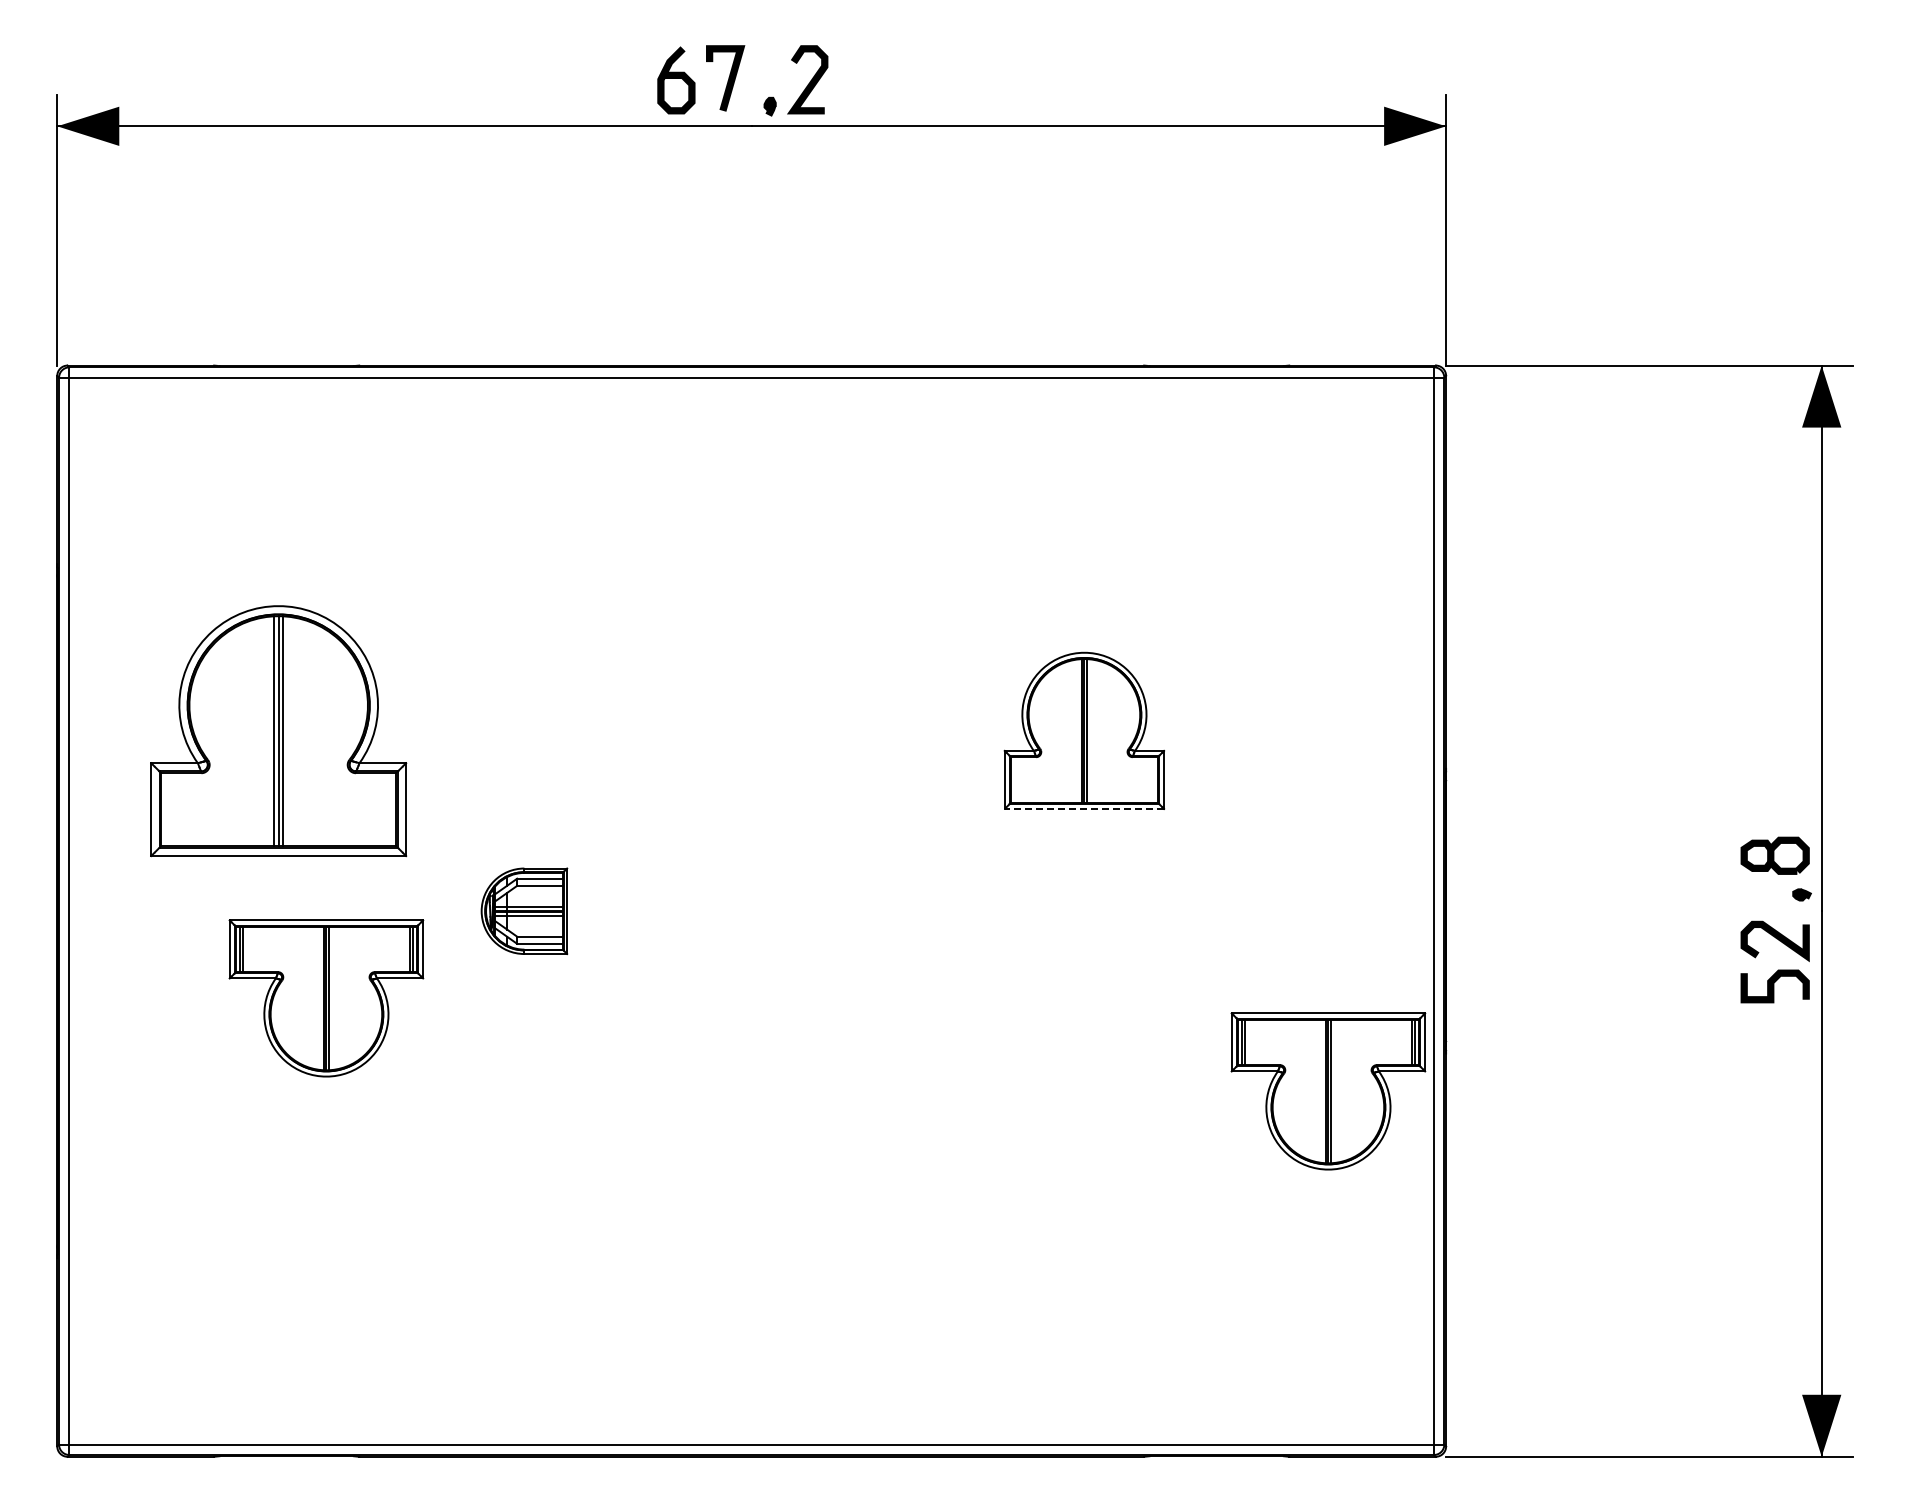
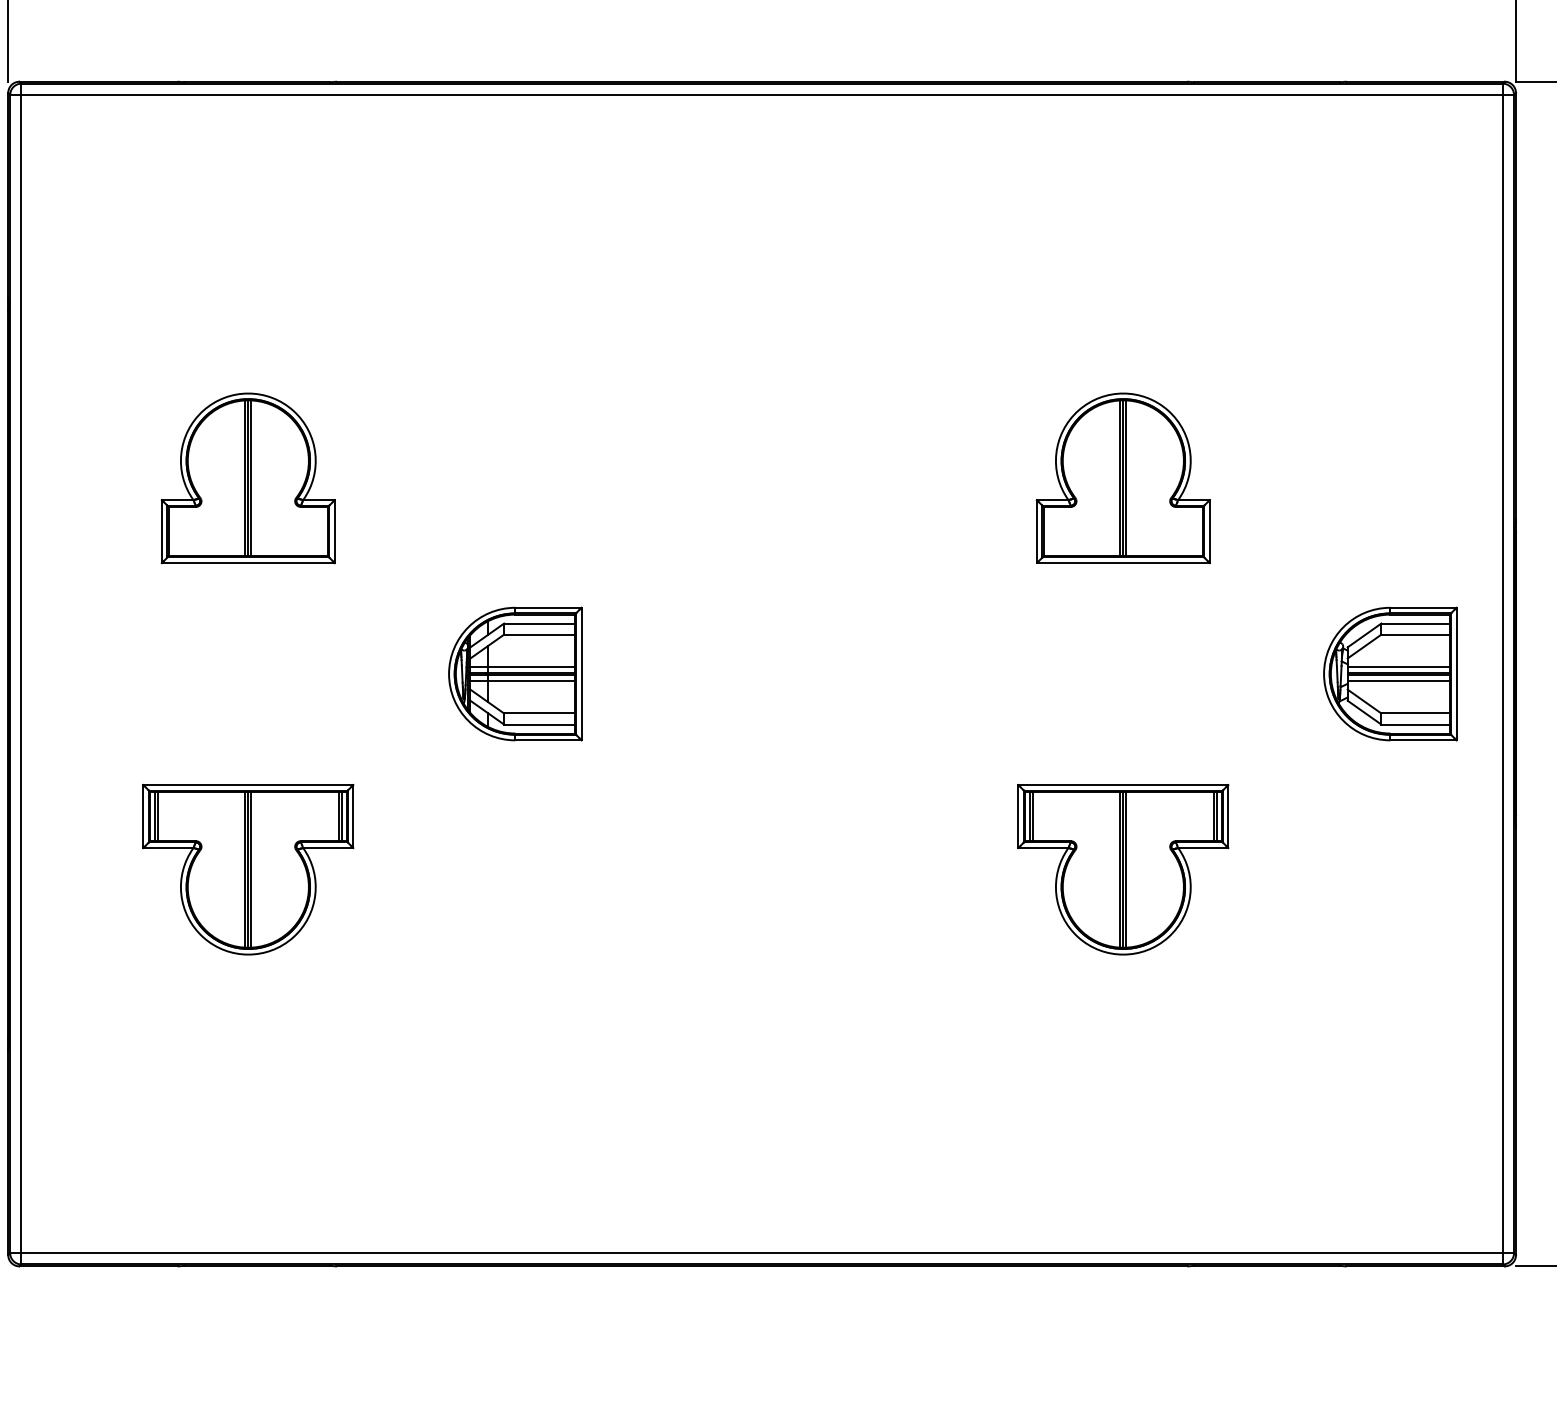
part: (277, 730) -> (247, 477), size x0.62
line: (1084, 808) -> (1123, 562), dashed -> solid
part: (524, 911) -> (515, 674), size x1.43
part: (1330, 911) -> (1390, 674), added
part: (326, 998) -> (248, 869), moved
part: (1328, 1091) -> (1123, 869), moved

